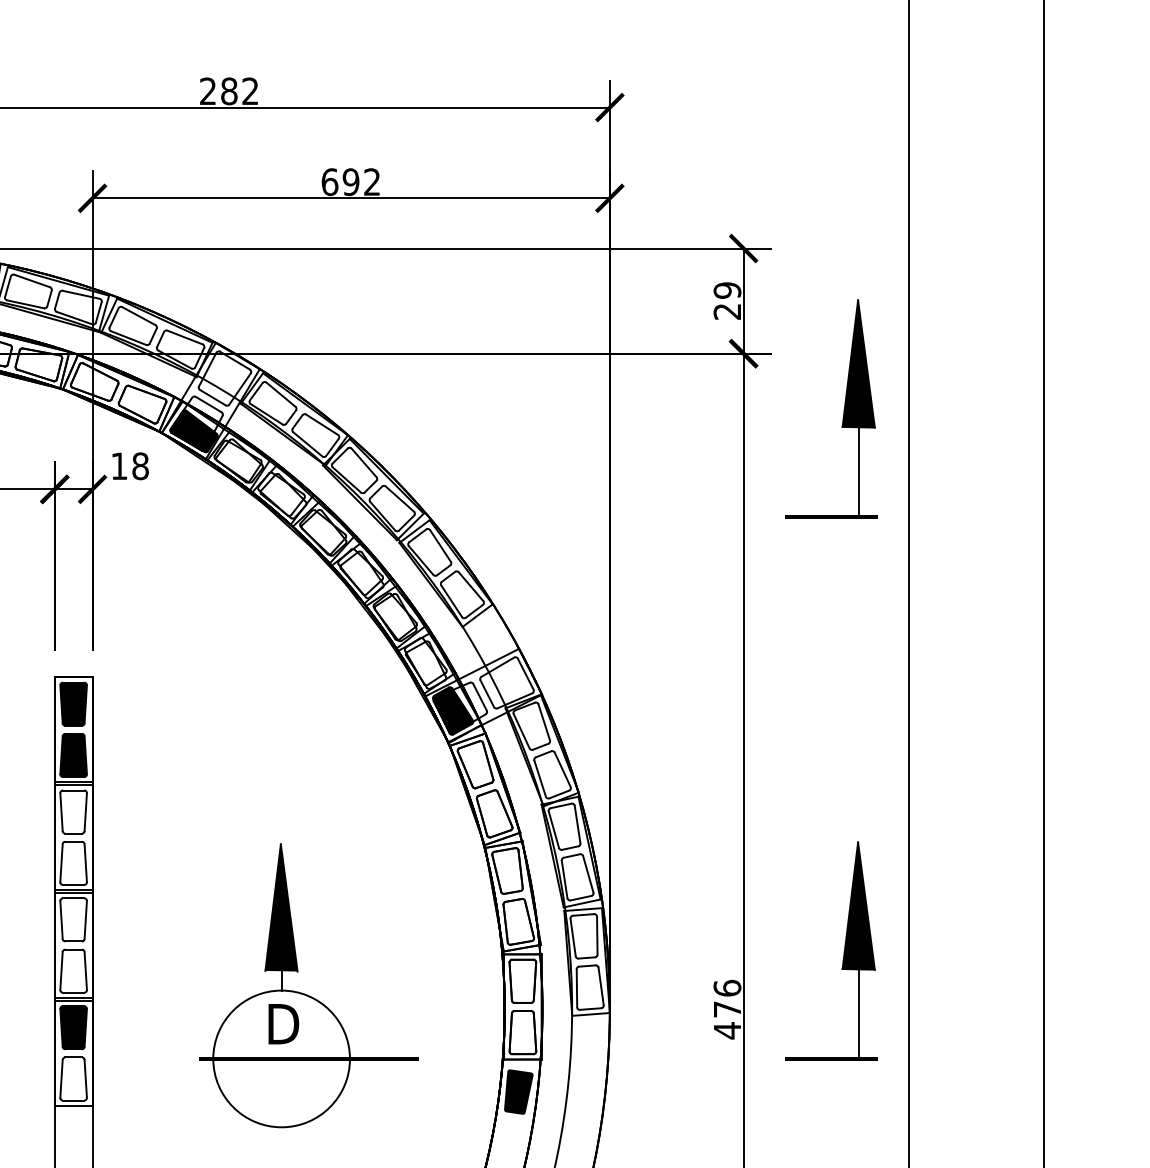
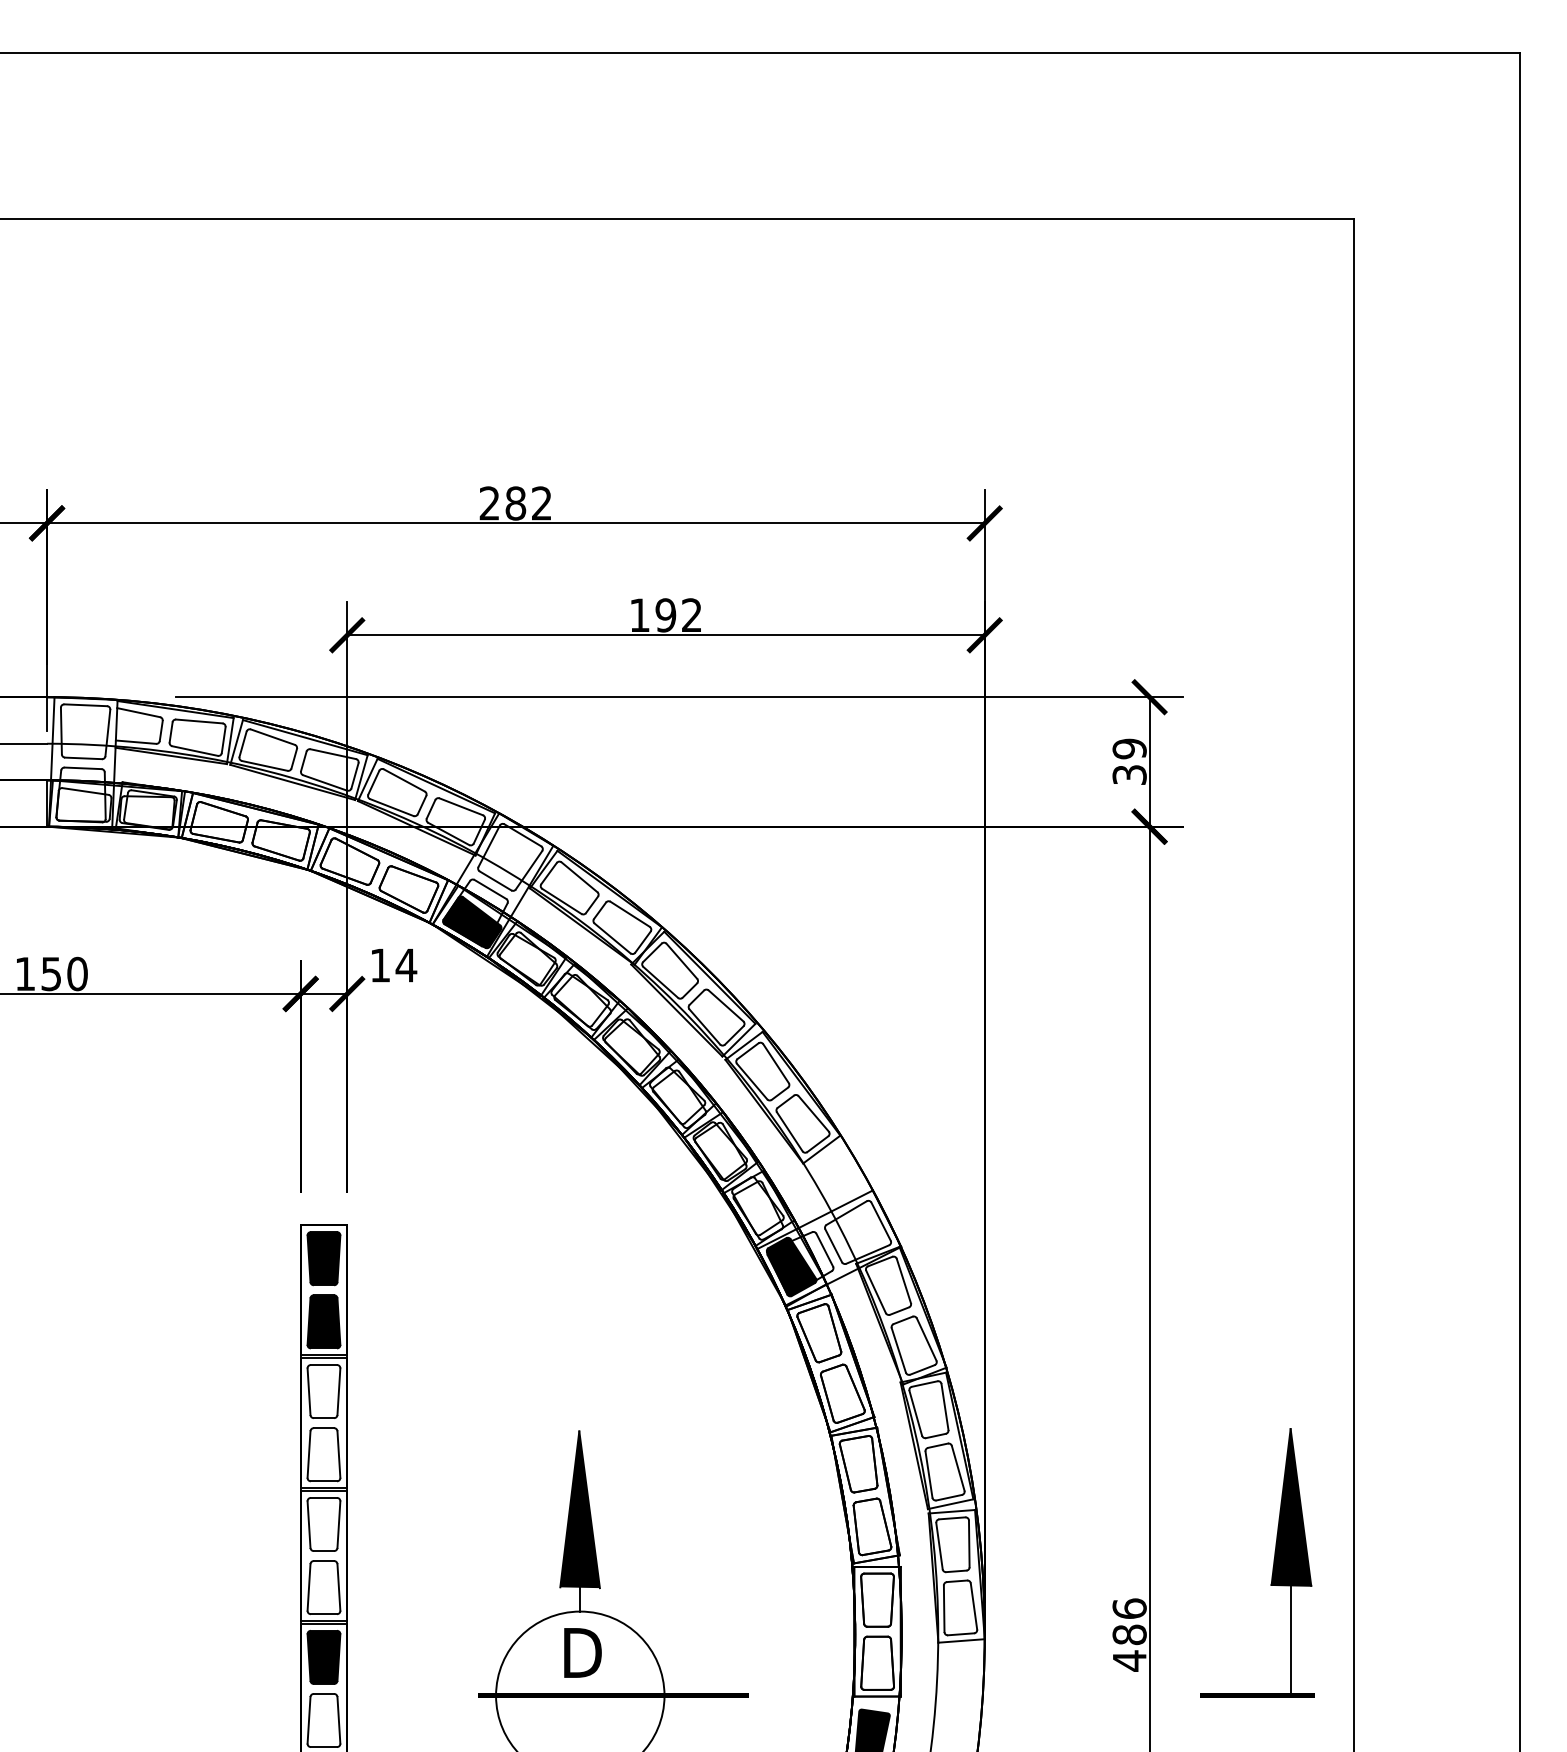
text: (329, 182) -> (639, 615), 692 -> 192
text: (727, 311) -> (1129, 774), 29 -> 39
part: (843, 412) -> (1272, 899), removed
text: (140, 466) -> (406, 965), 18 -> 14
text: (727, 1009) -> (1129, 1634), 476 -> 486

